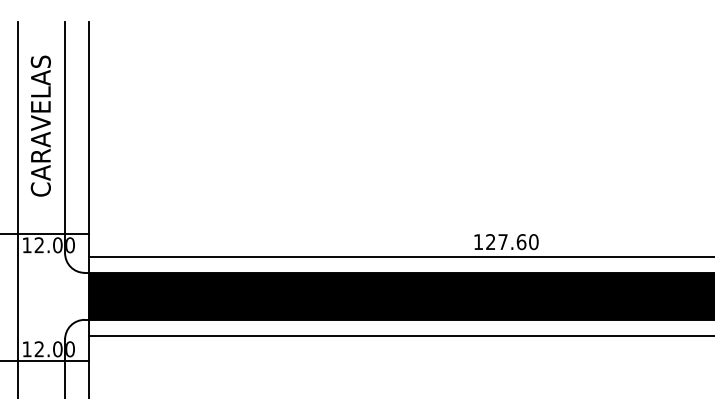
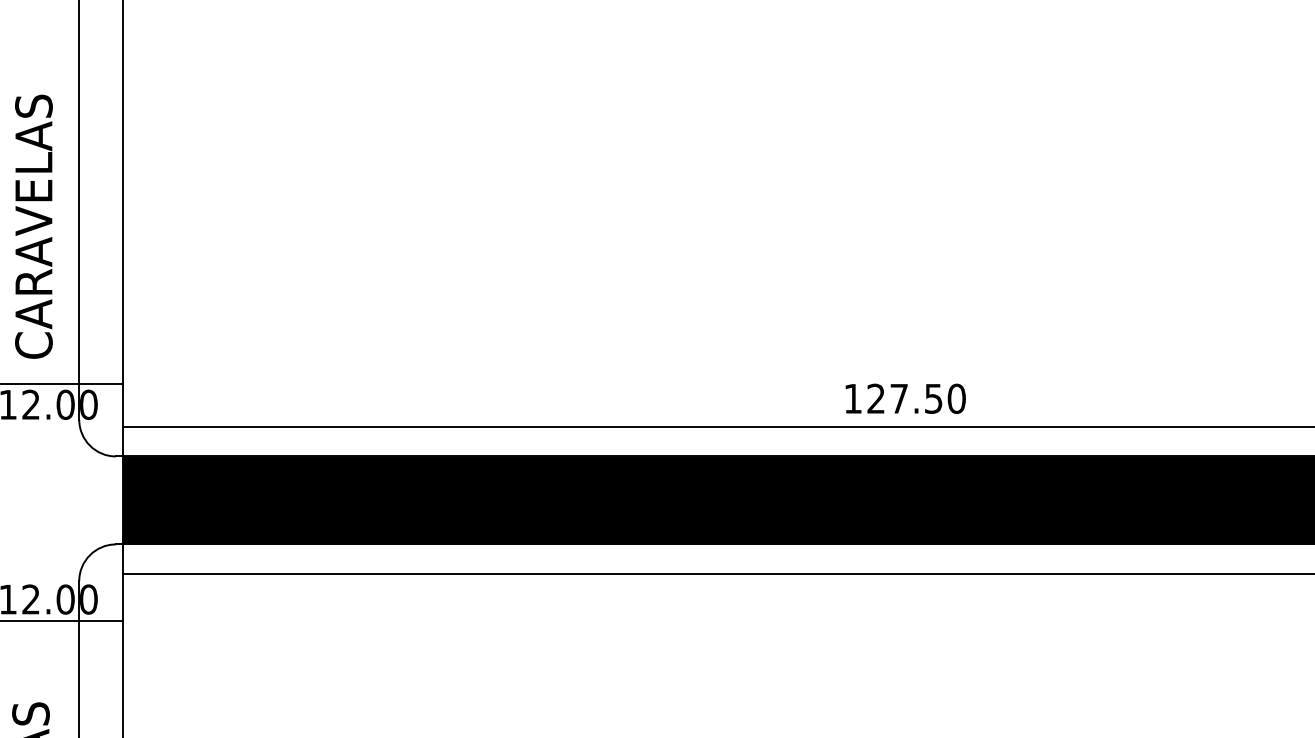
text: (40, 125) -> (33, 225), moved
text: (521, 242) -> (933, 399), 127.60 -> 127.50

